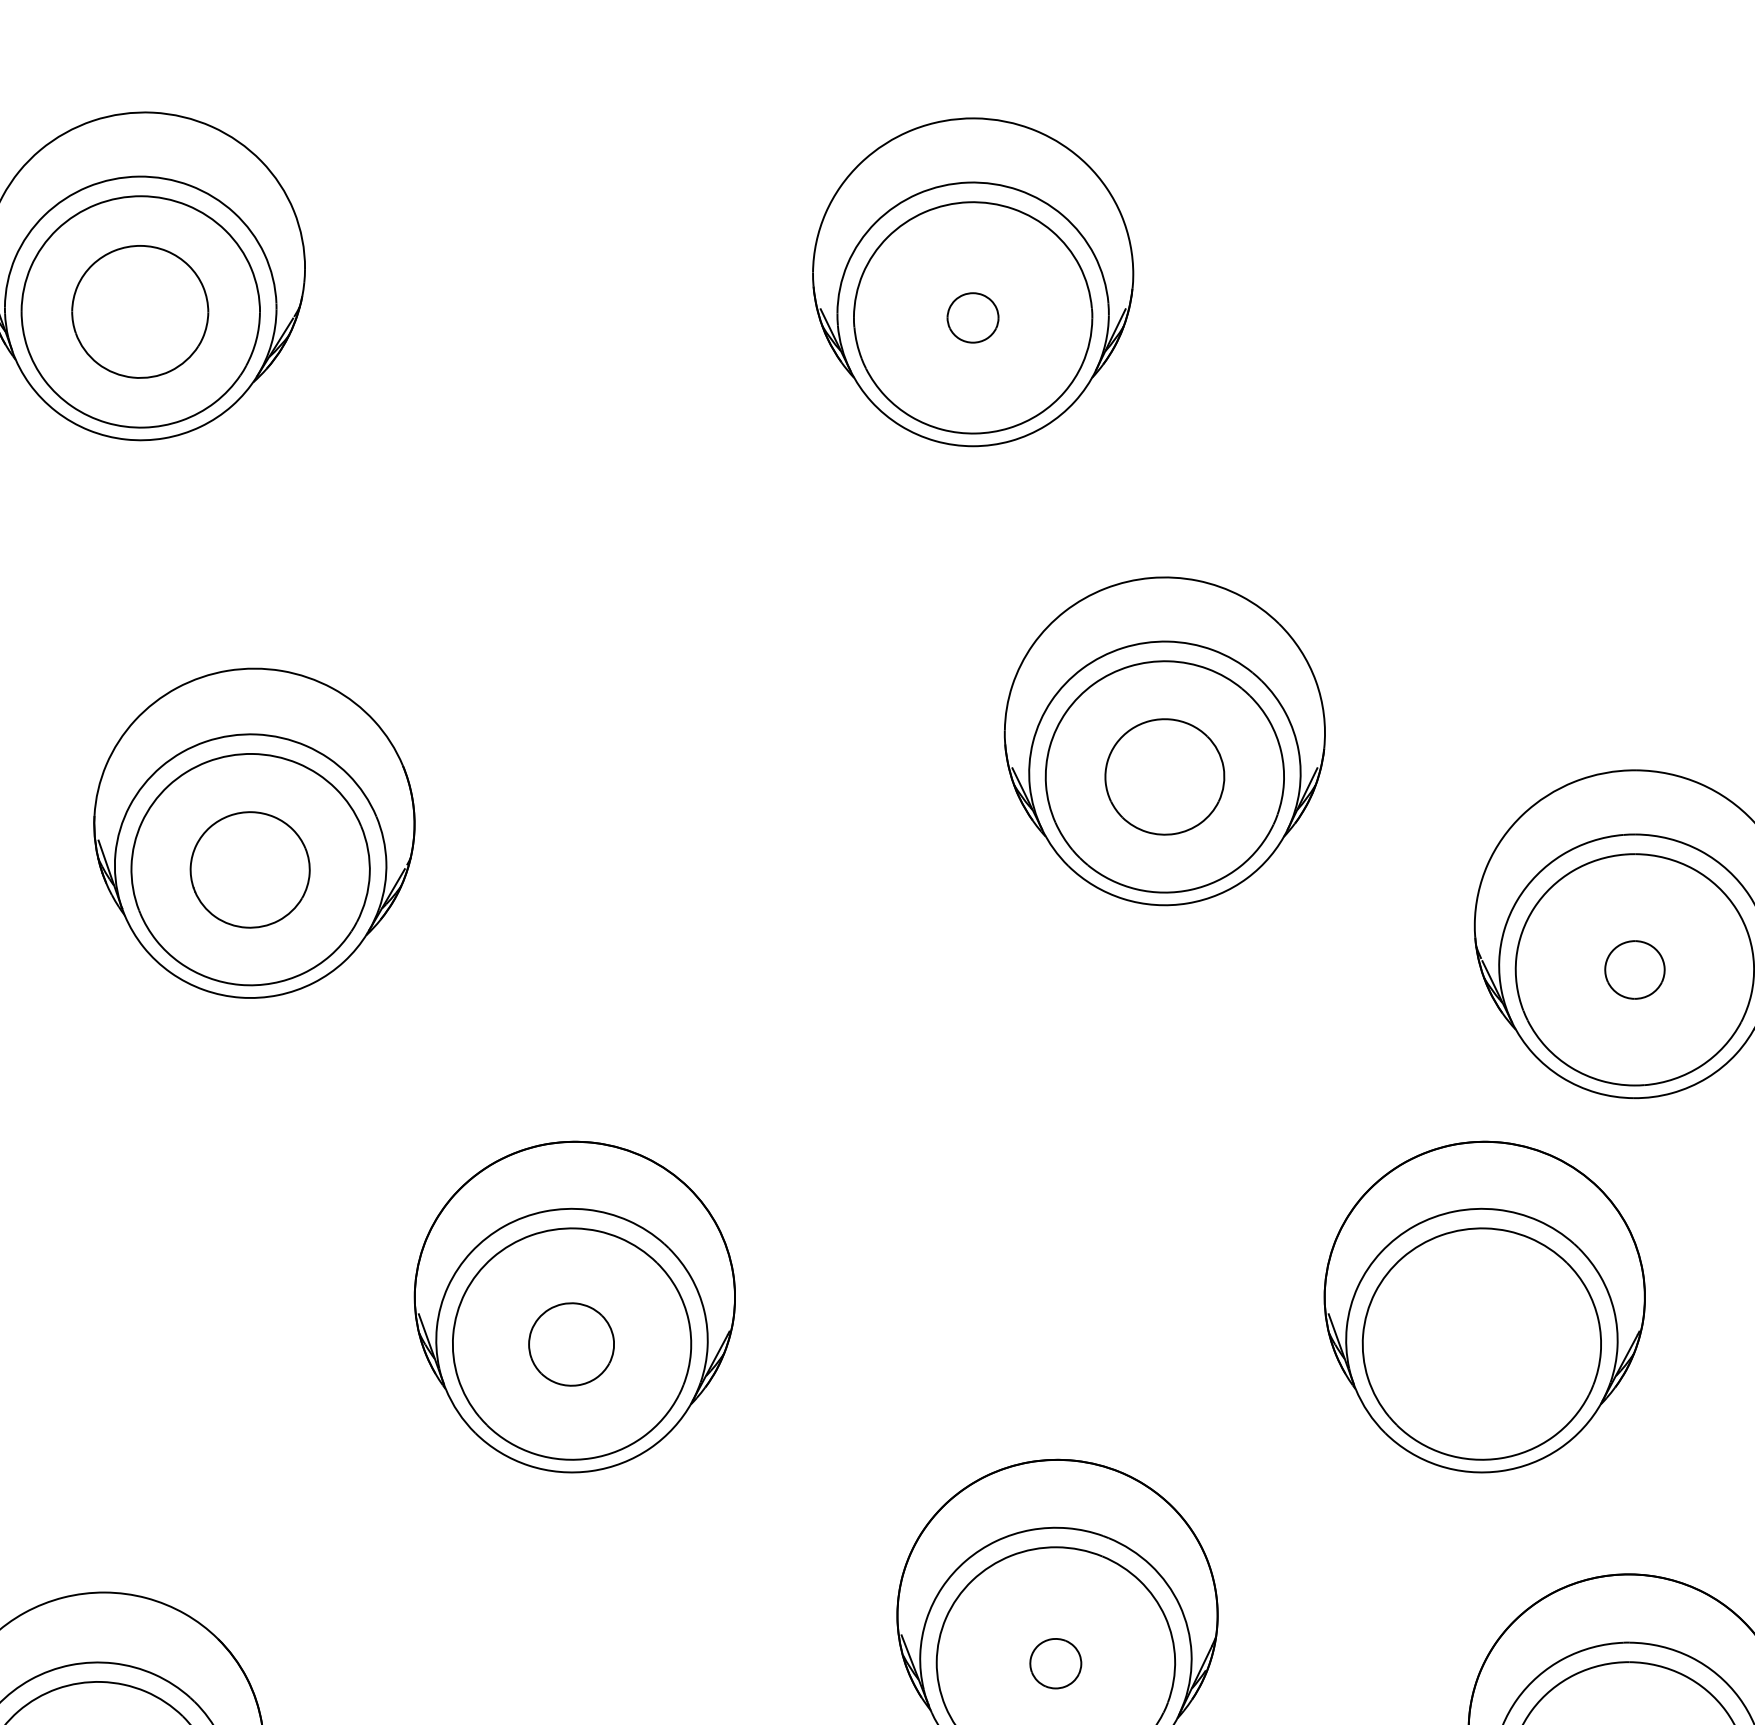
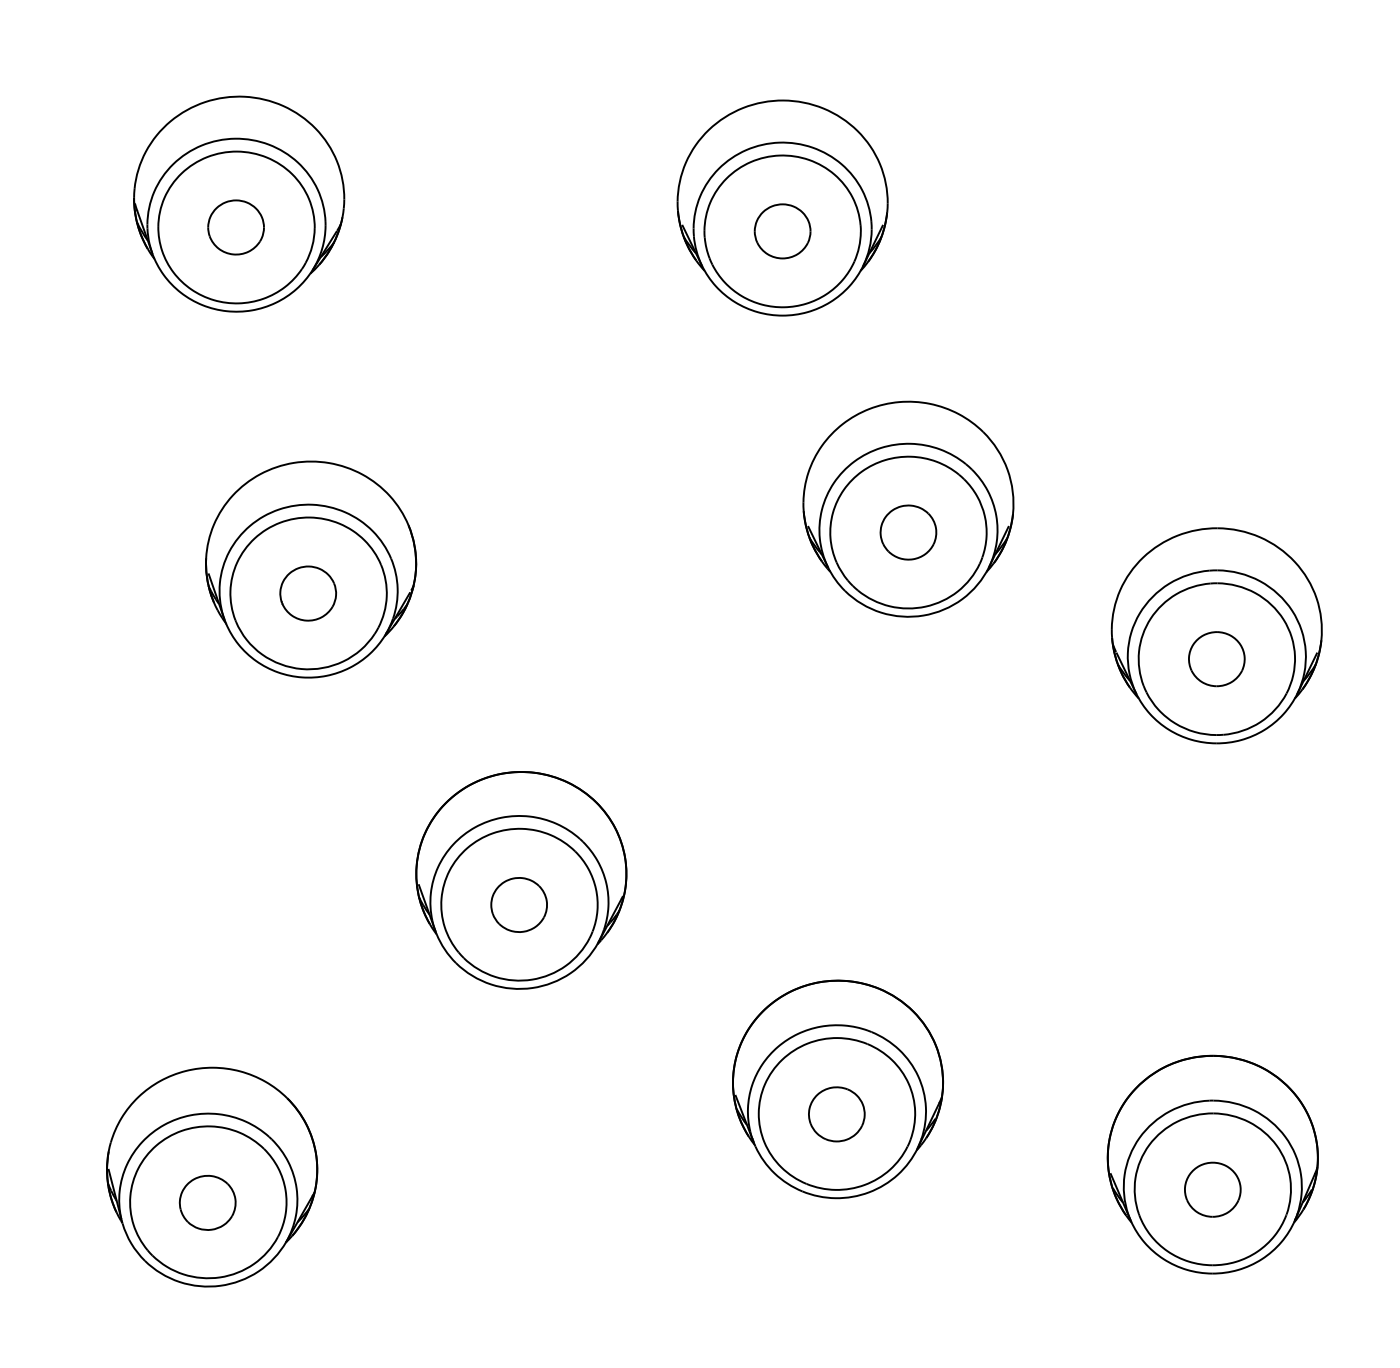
part: (139, 311) -> (235, 227), size x0.62
part: (972, 318) -> (782, 231), size x1.67
part: (1164, 776) -> (908, 532), size x0.71
part: (248, 869) -> (307, 593), size x0.71
part: (1634, 970) -> (1216, 659), size x1.43
part: (1485, 1307) -> (1118, 880), removed
part: (1055, 1663) -> (836, 1114), size x1.67

